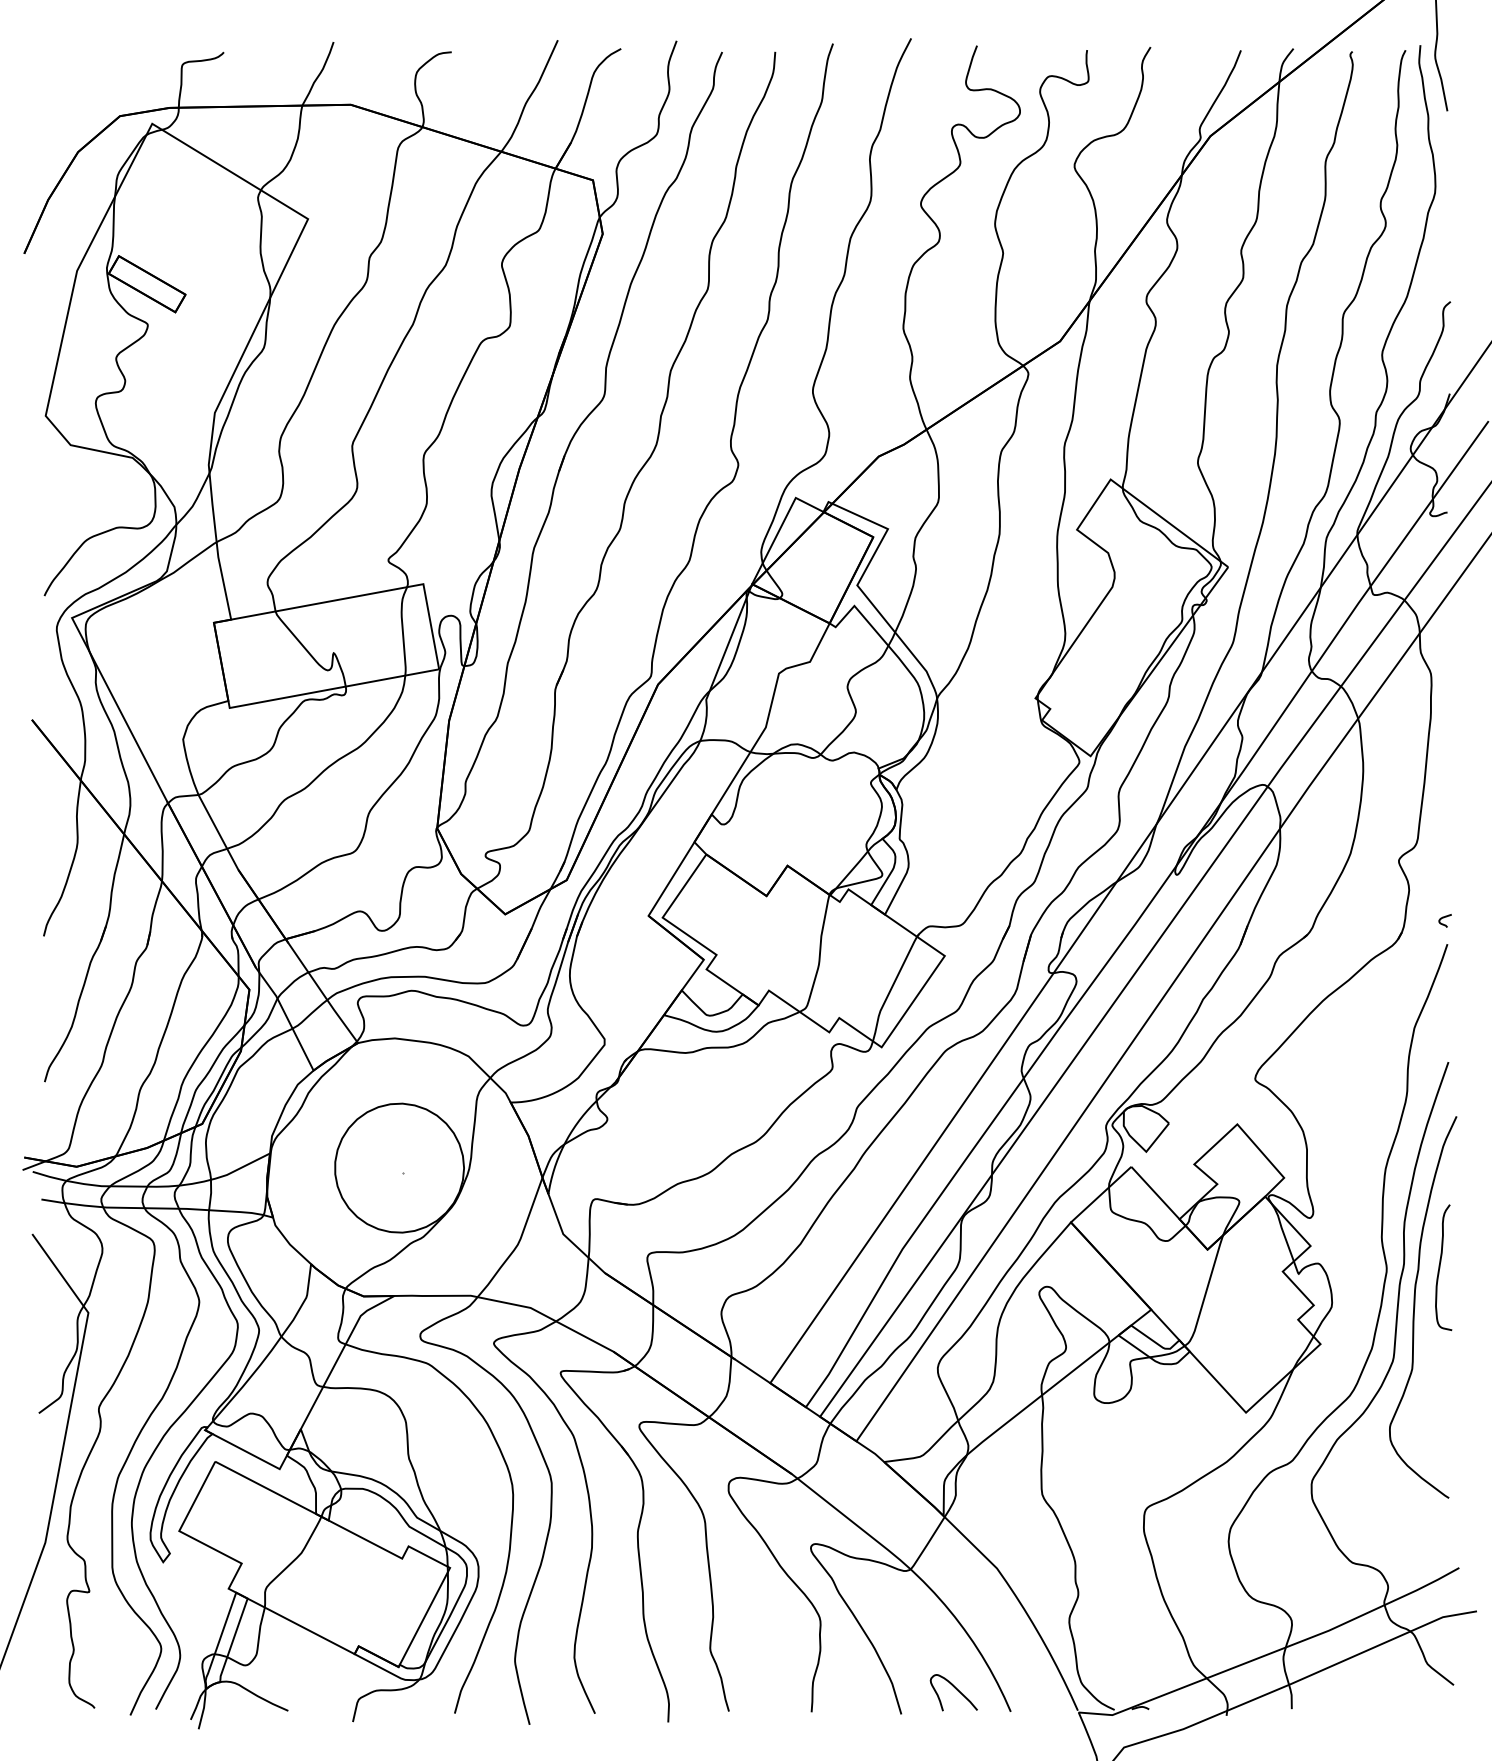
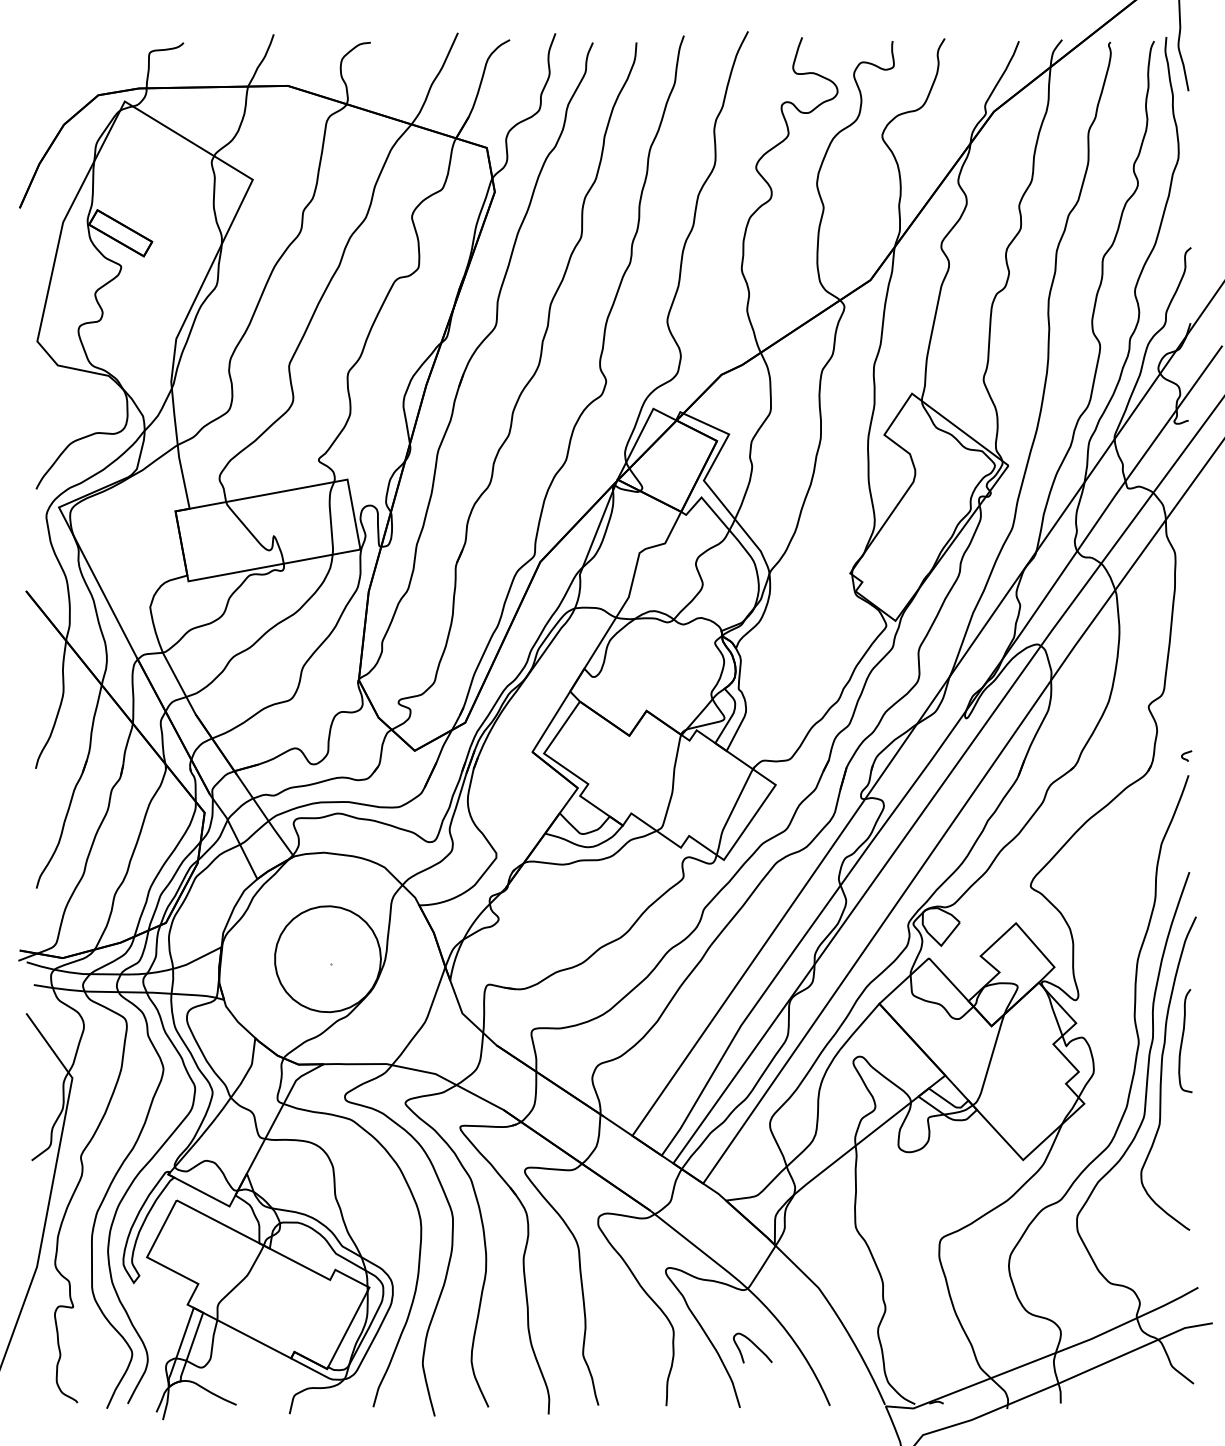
curve: (955, 1689) -> (754, 1345), moved

